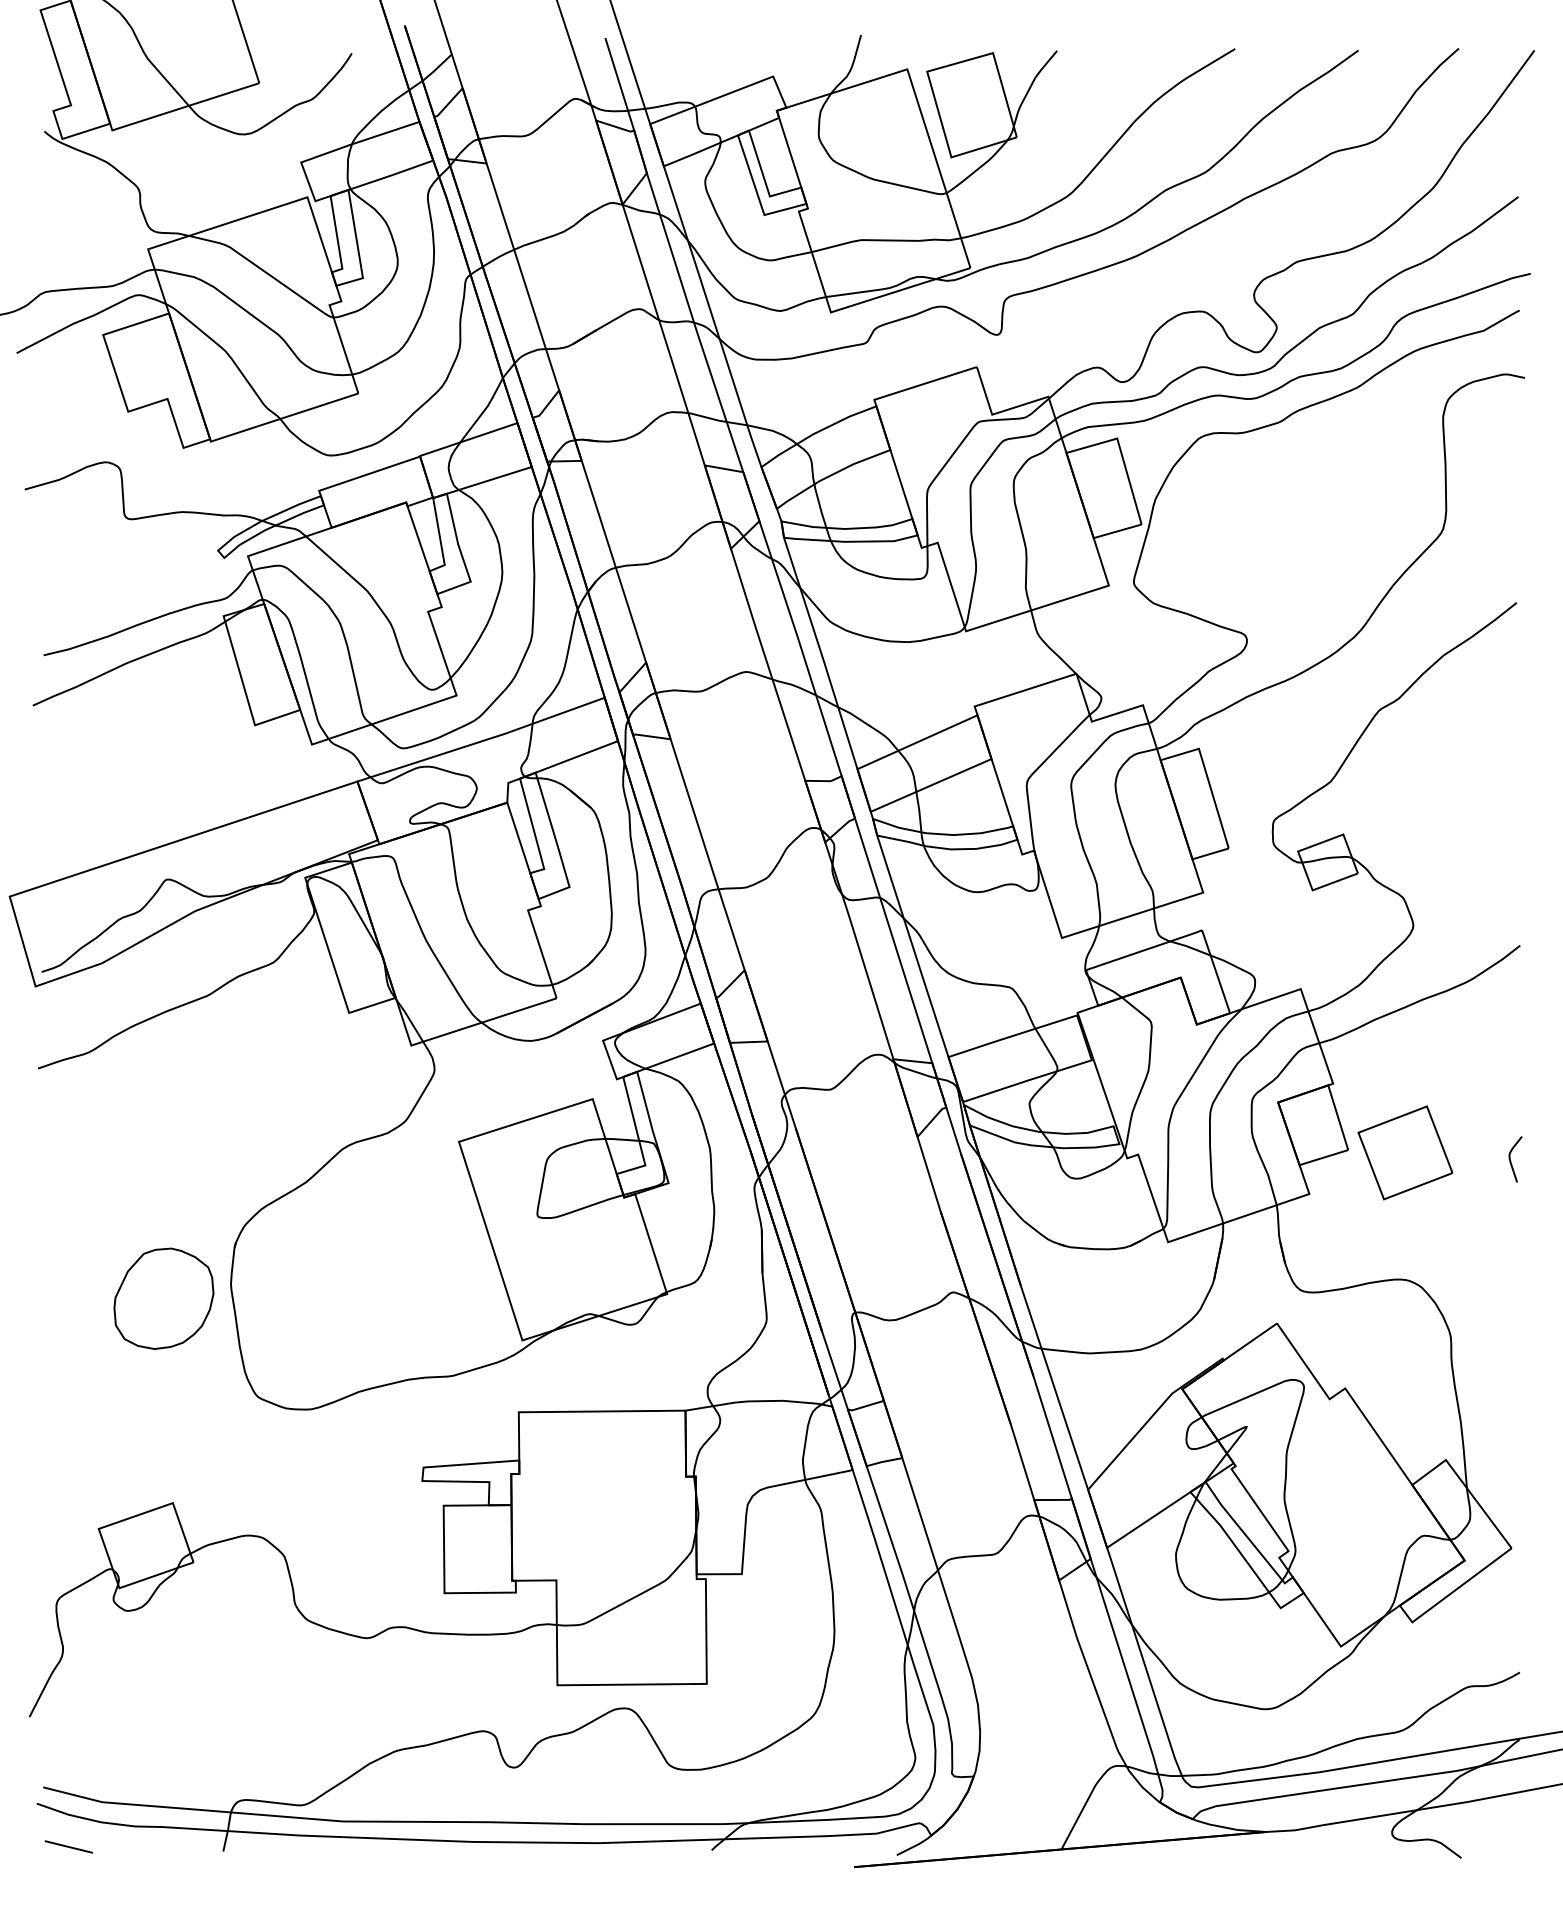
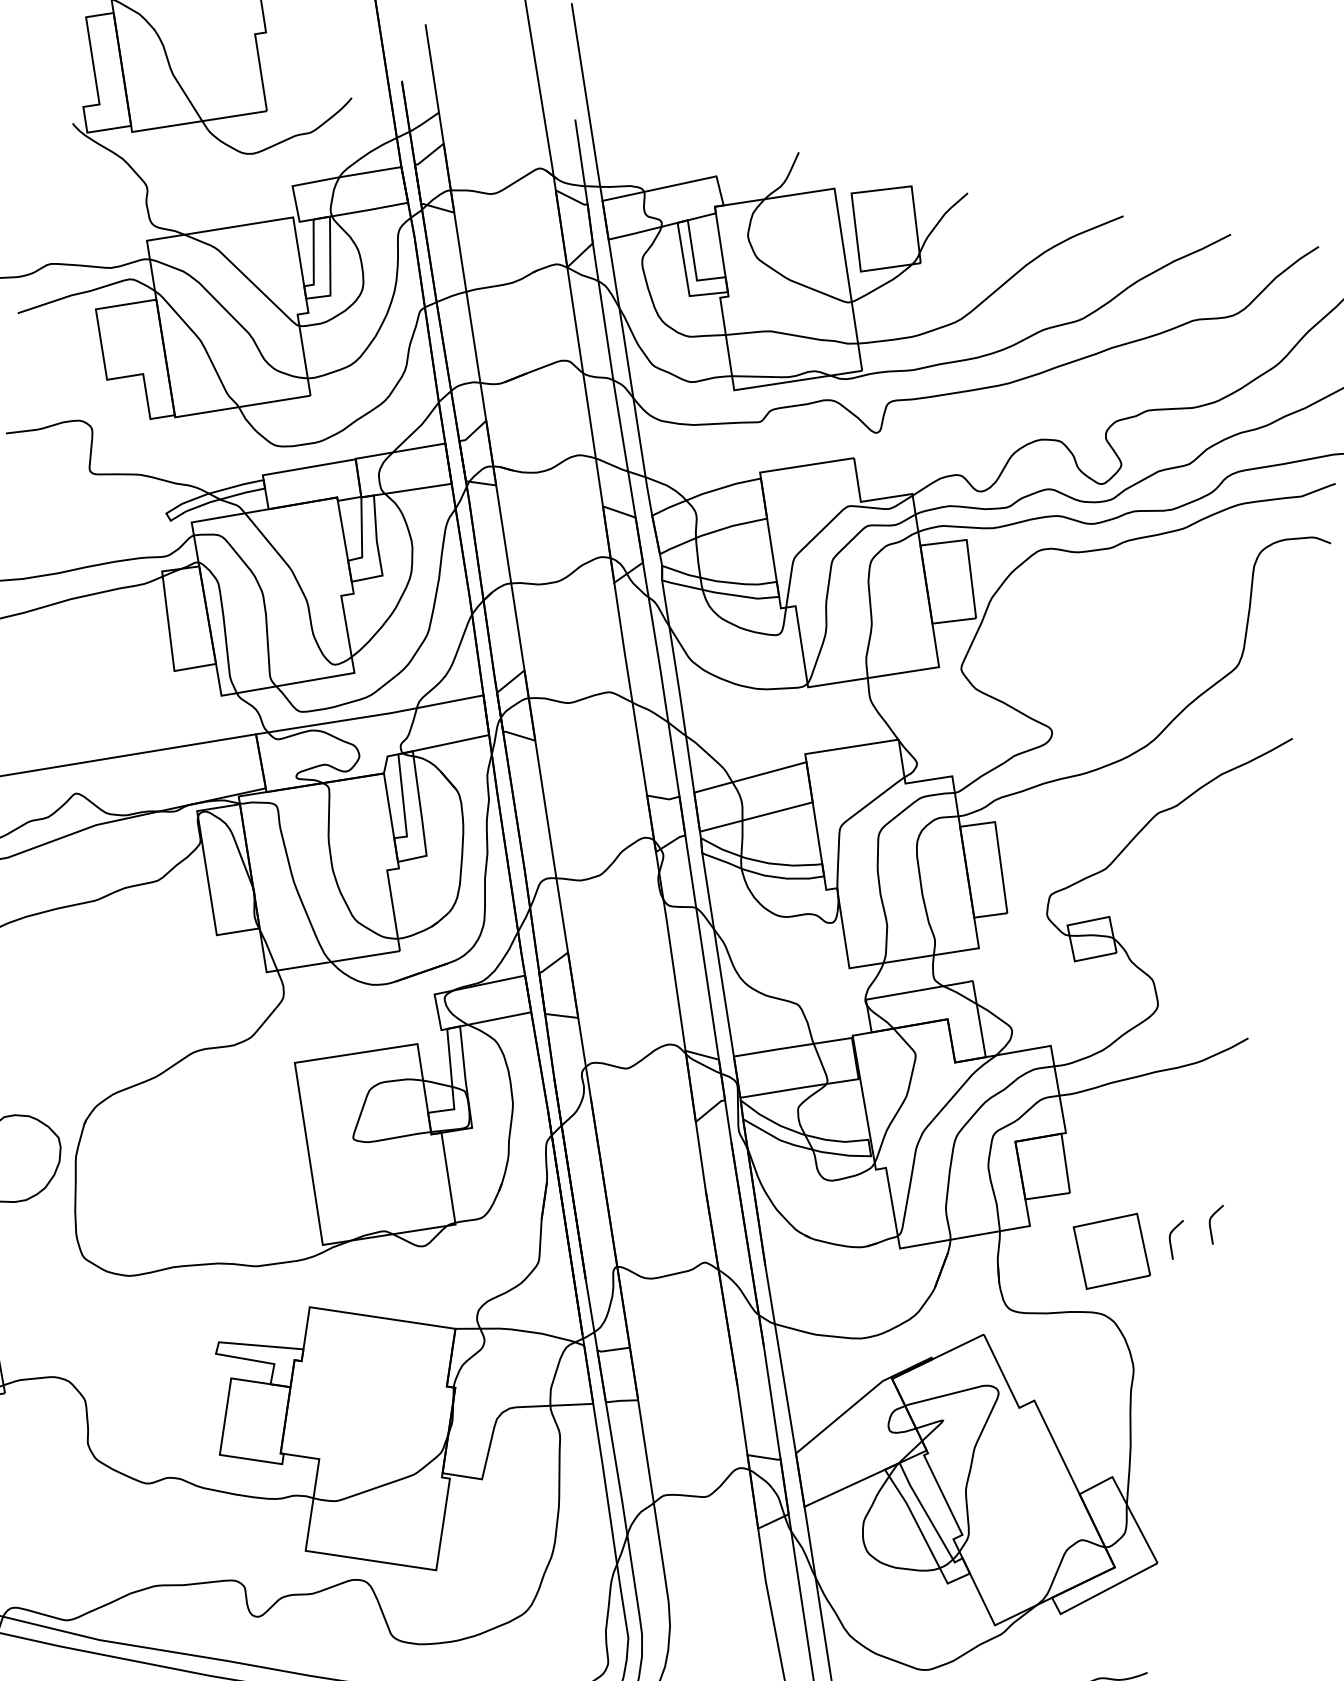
part: (1405, 1152) -> (1112, 1251), moved
curve: (1469, 1185) -> (1170, 1240), added

